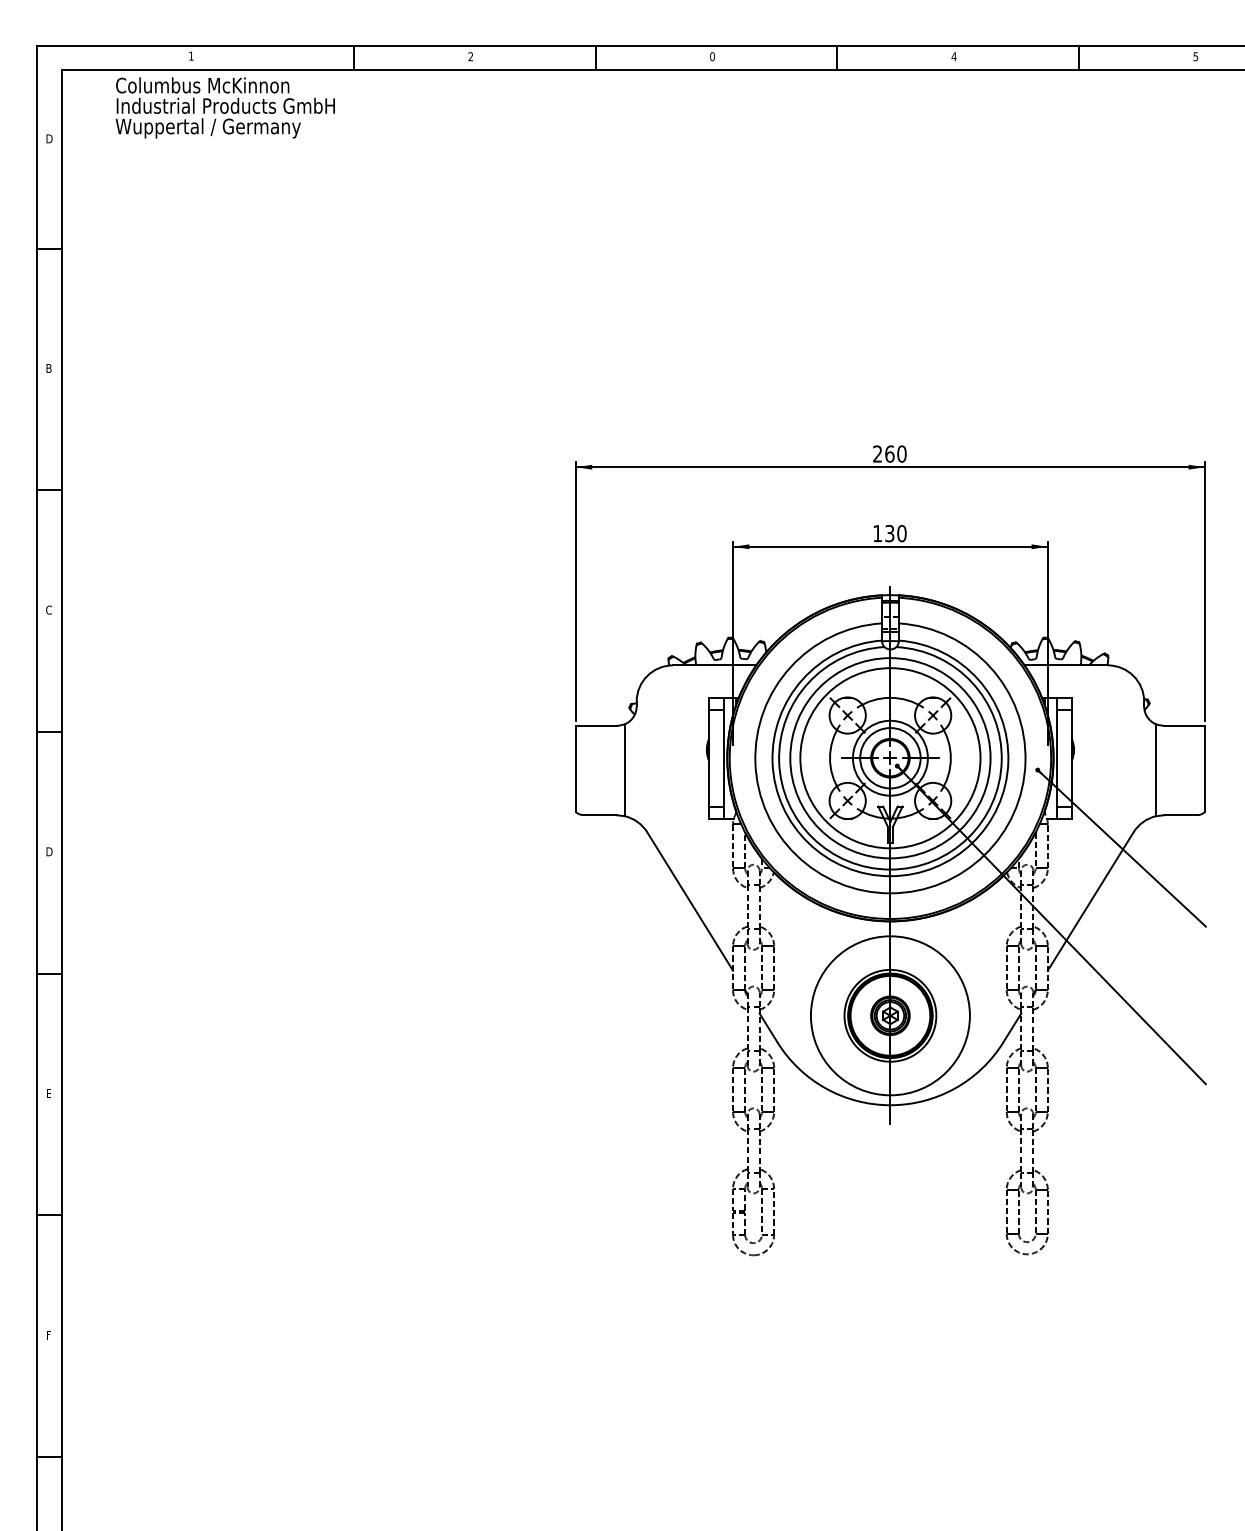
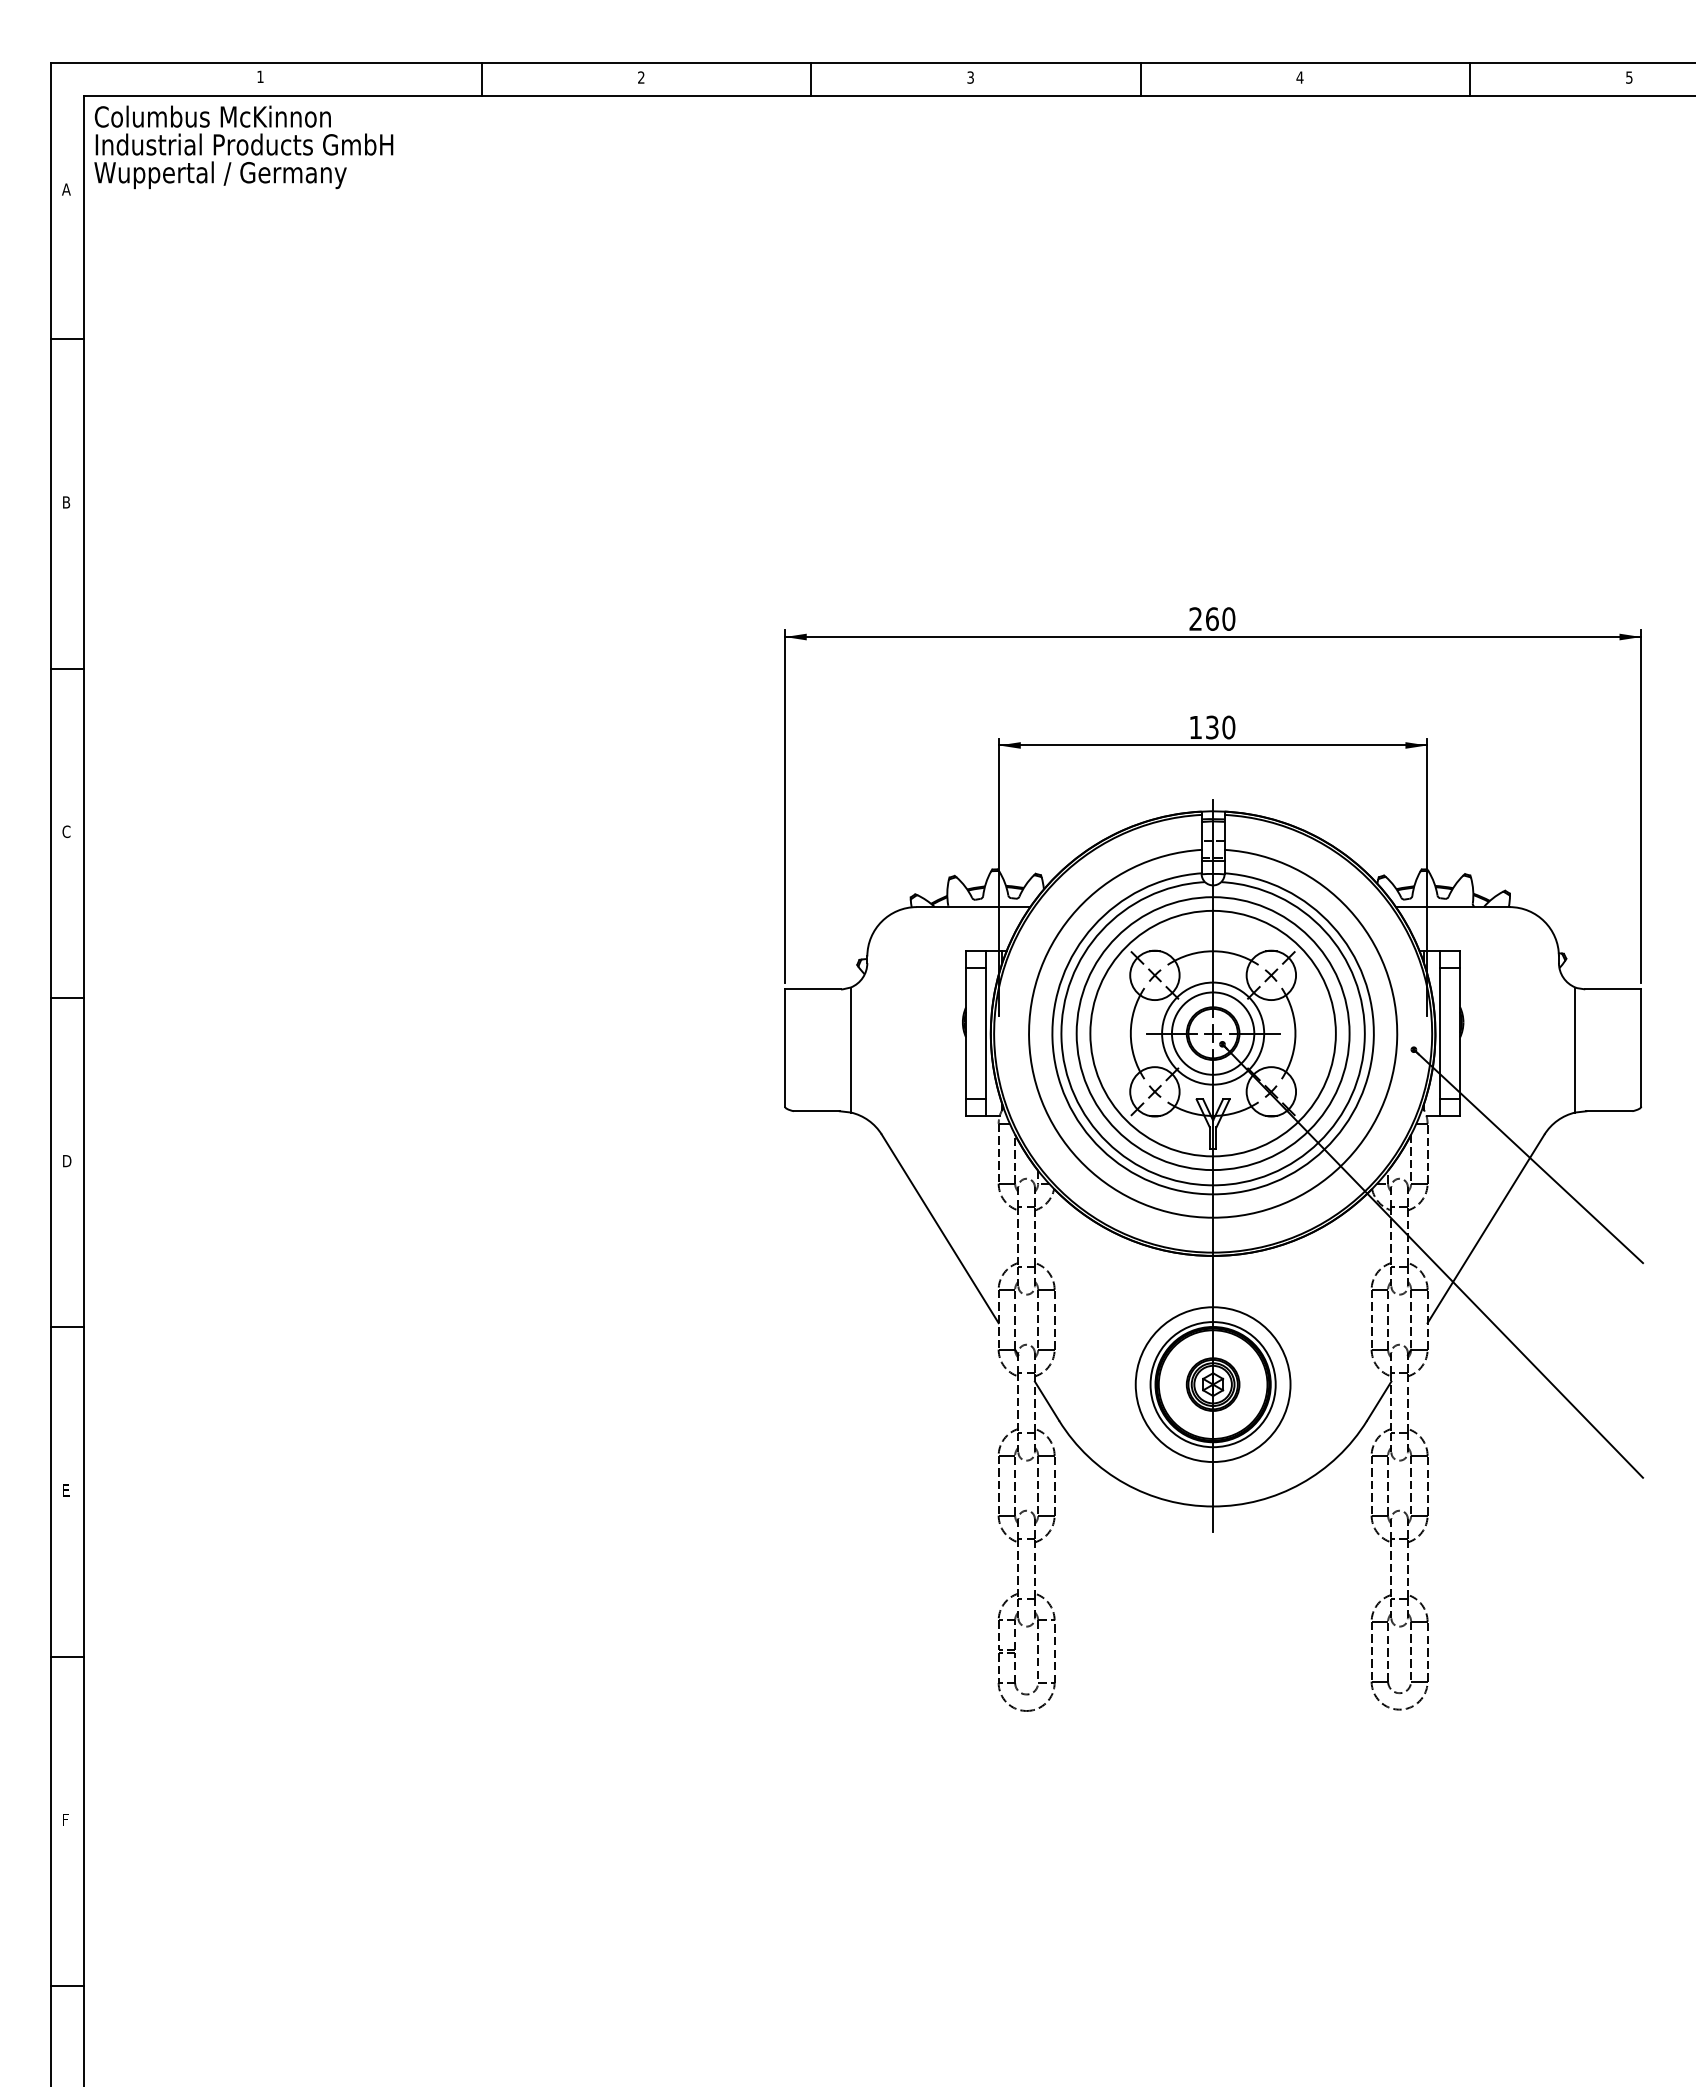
text: (712, 56) -> (970, 77), 0 -> 3
text: (225, 108) -> (243, 147), moved
text: (49, 138) -> (66, 189), D -> A
circle: (889, 1015) -> (1212, 1384), size x0.71

